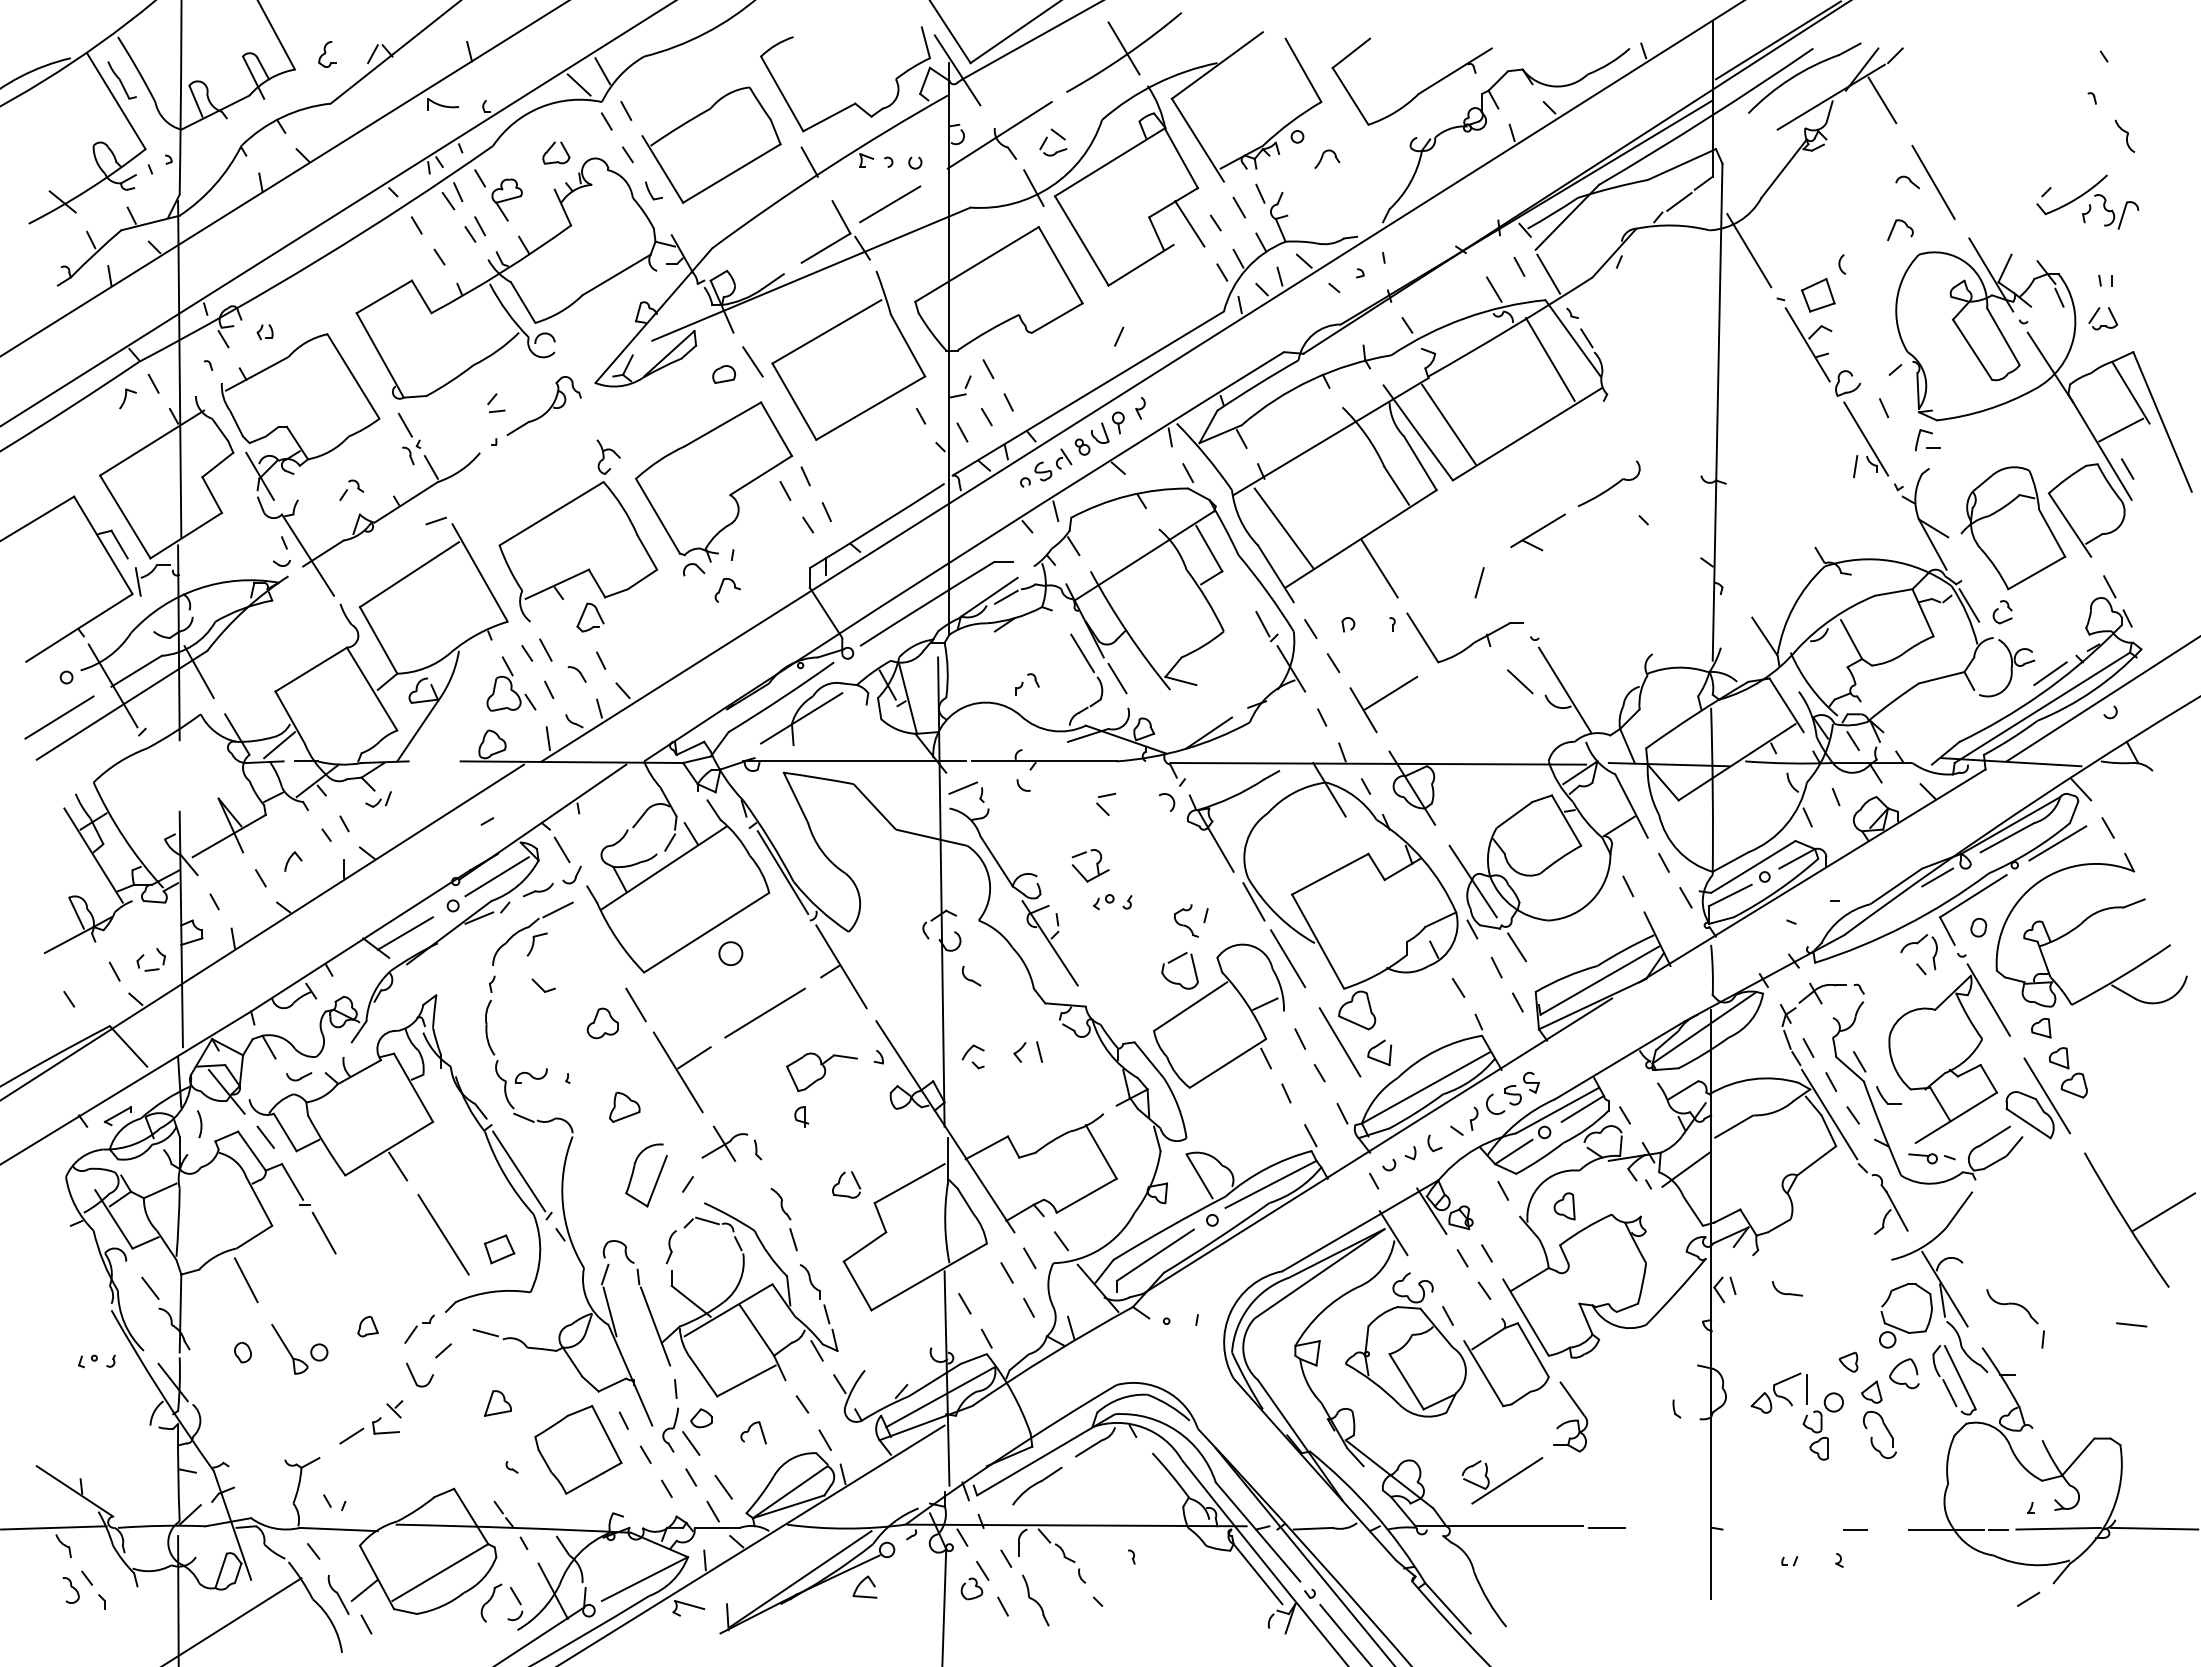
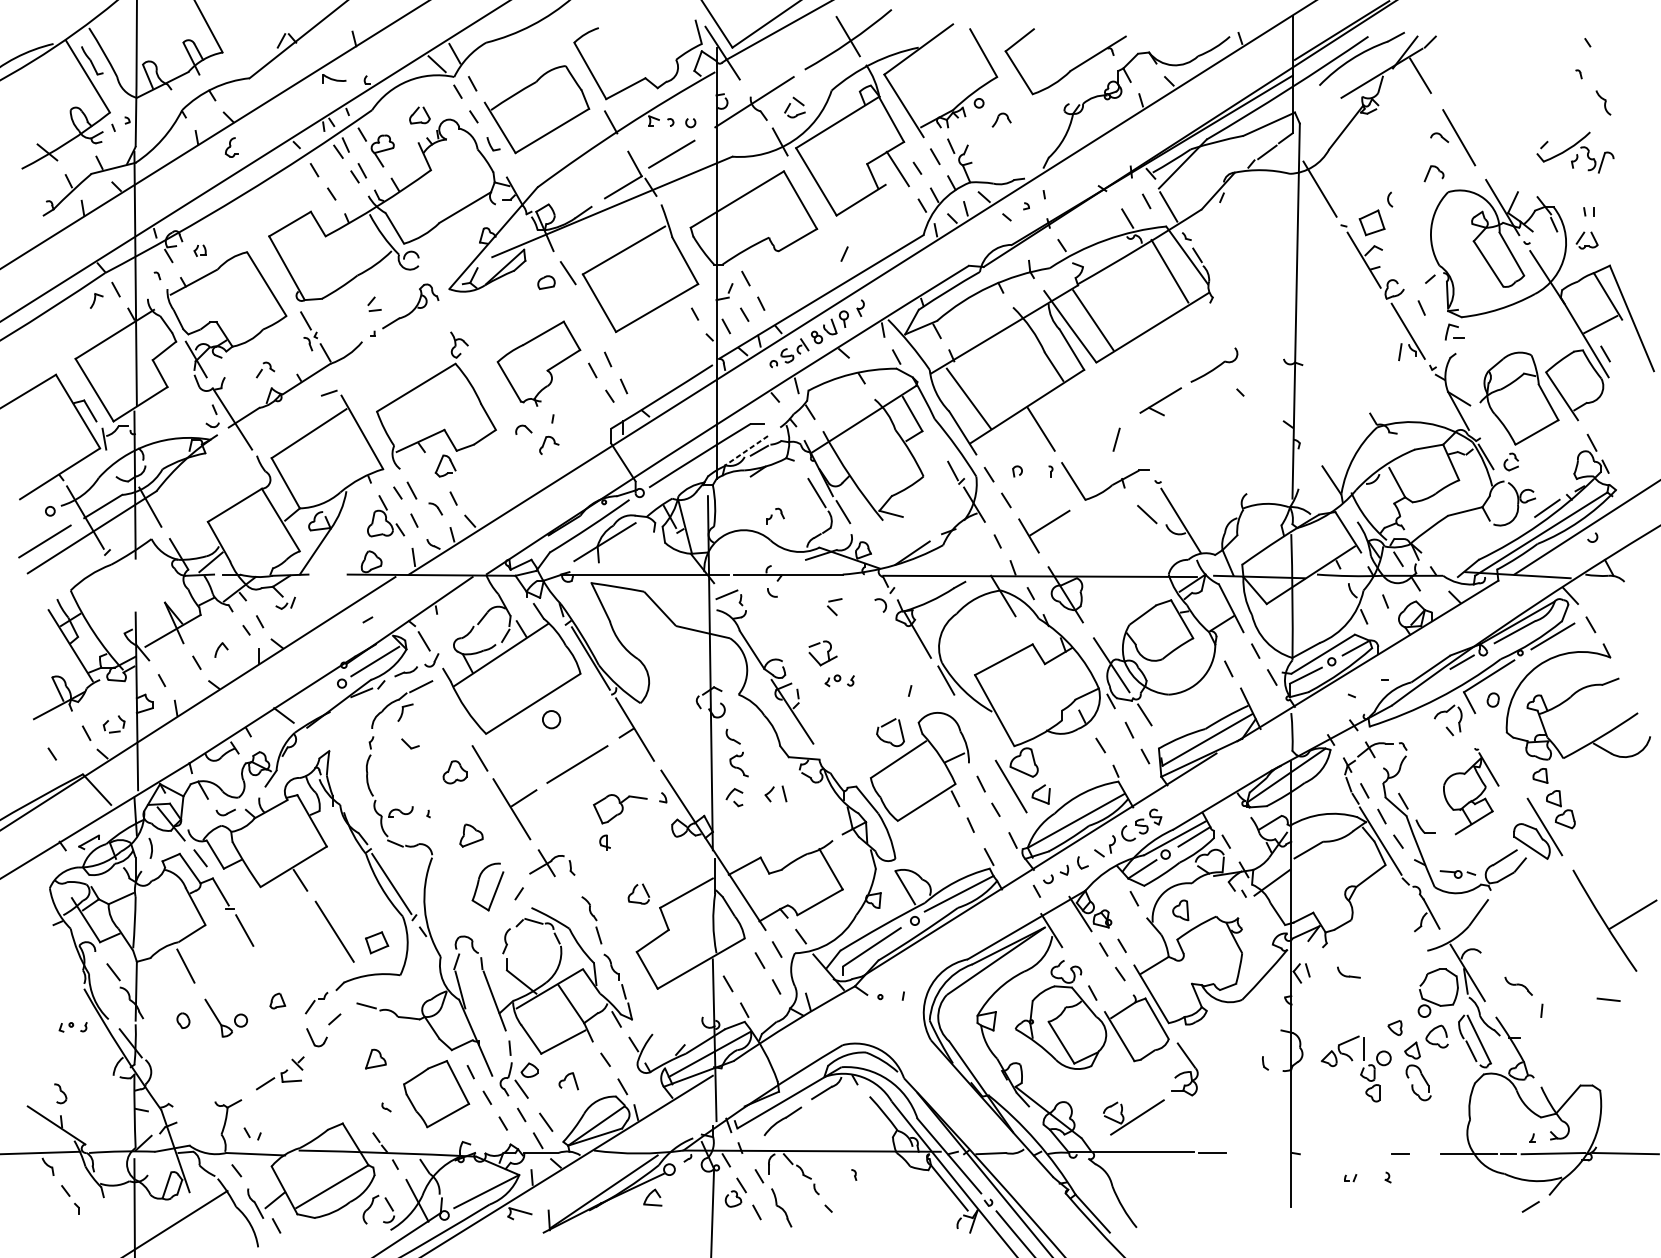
part: (327, 54) -> (232, 147), moved
part: (714, 481) -> (539, 363), size x0.7
line: (988, 597) -> (745, 450), solid -> dashed
part: (1186, 920) -> (739, 764), moved
line: (405, 933) -> (306, 704), removed
line: (1288, 958) -> (972, 723), removed
part: (1949, 1048) -> (1471, 791), size x0.6
part: (2012, 1306) -> (1518, 985), size x0.7
part: (70, 1590) -> (60, 1093), moved

